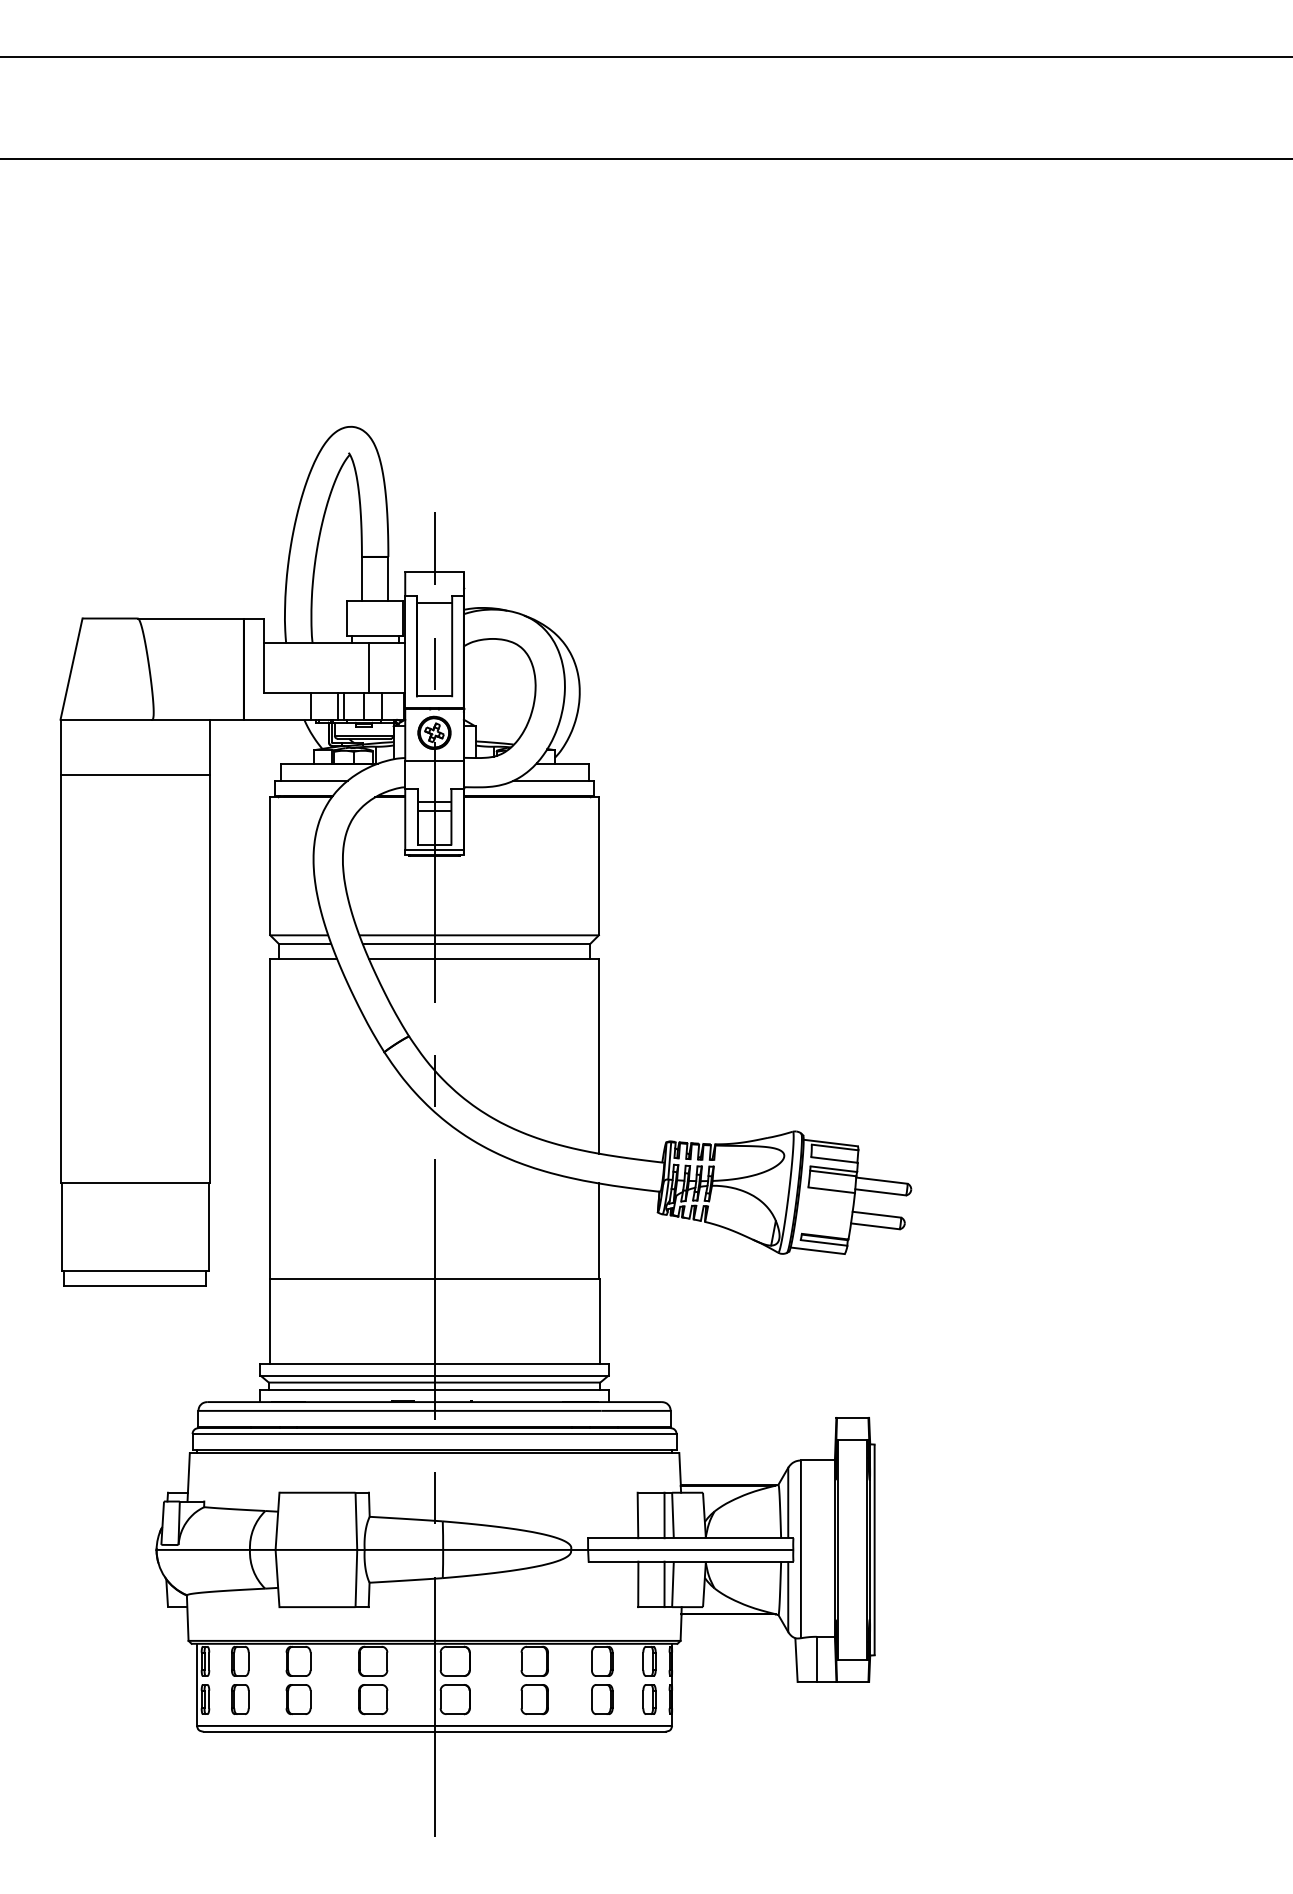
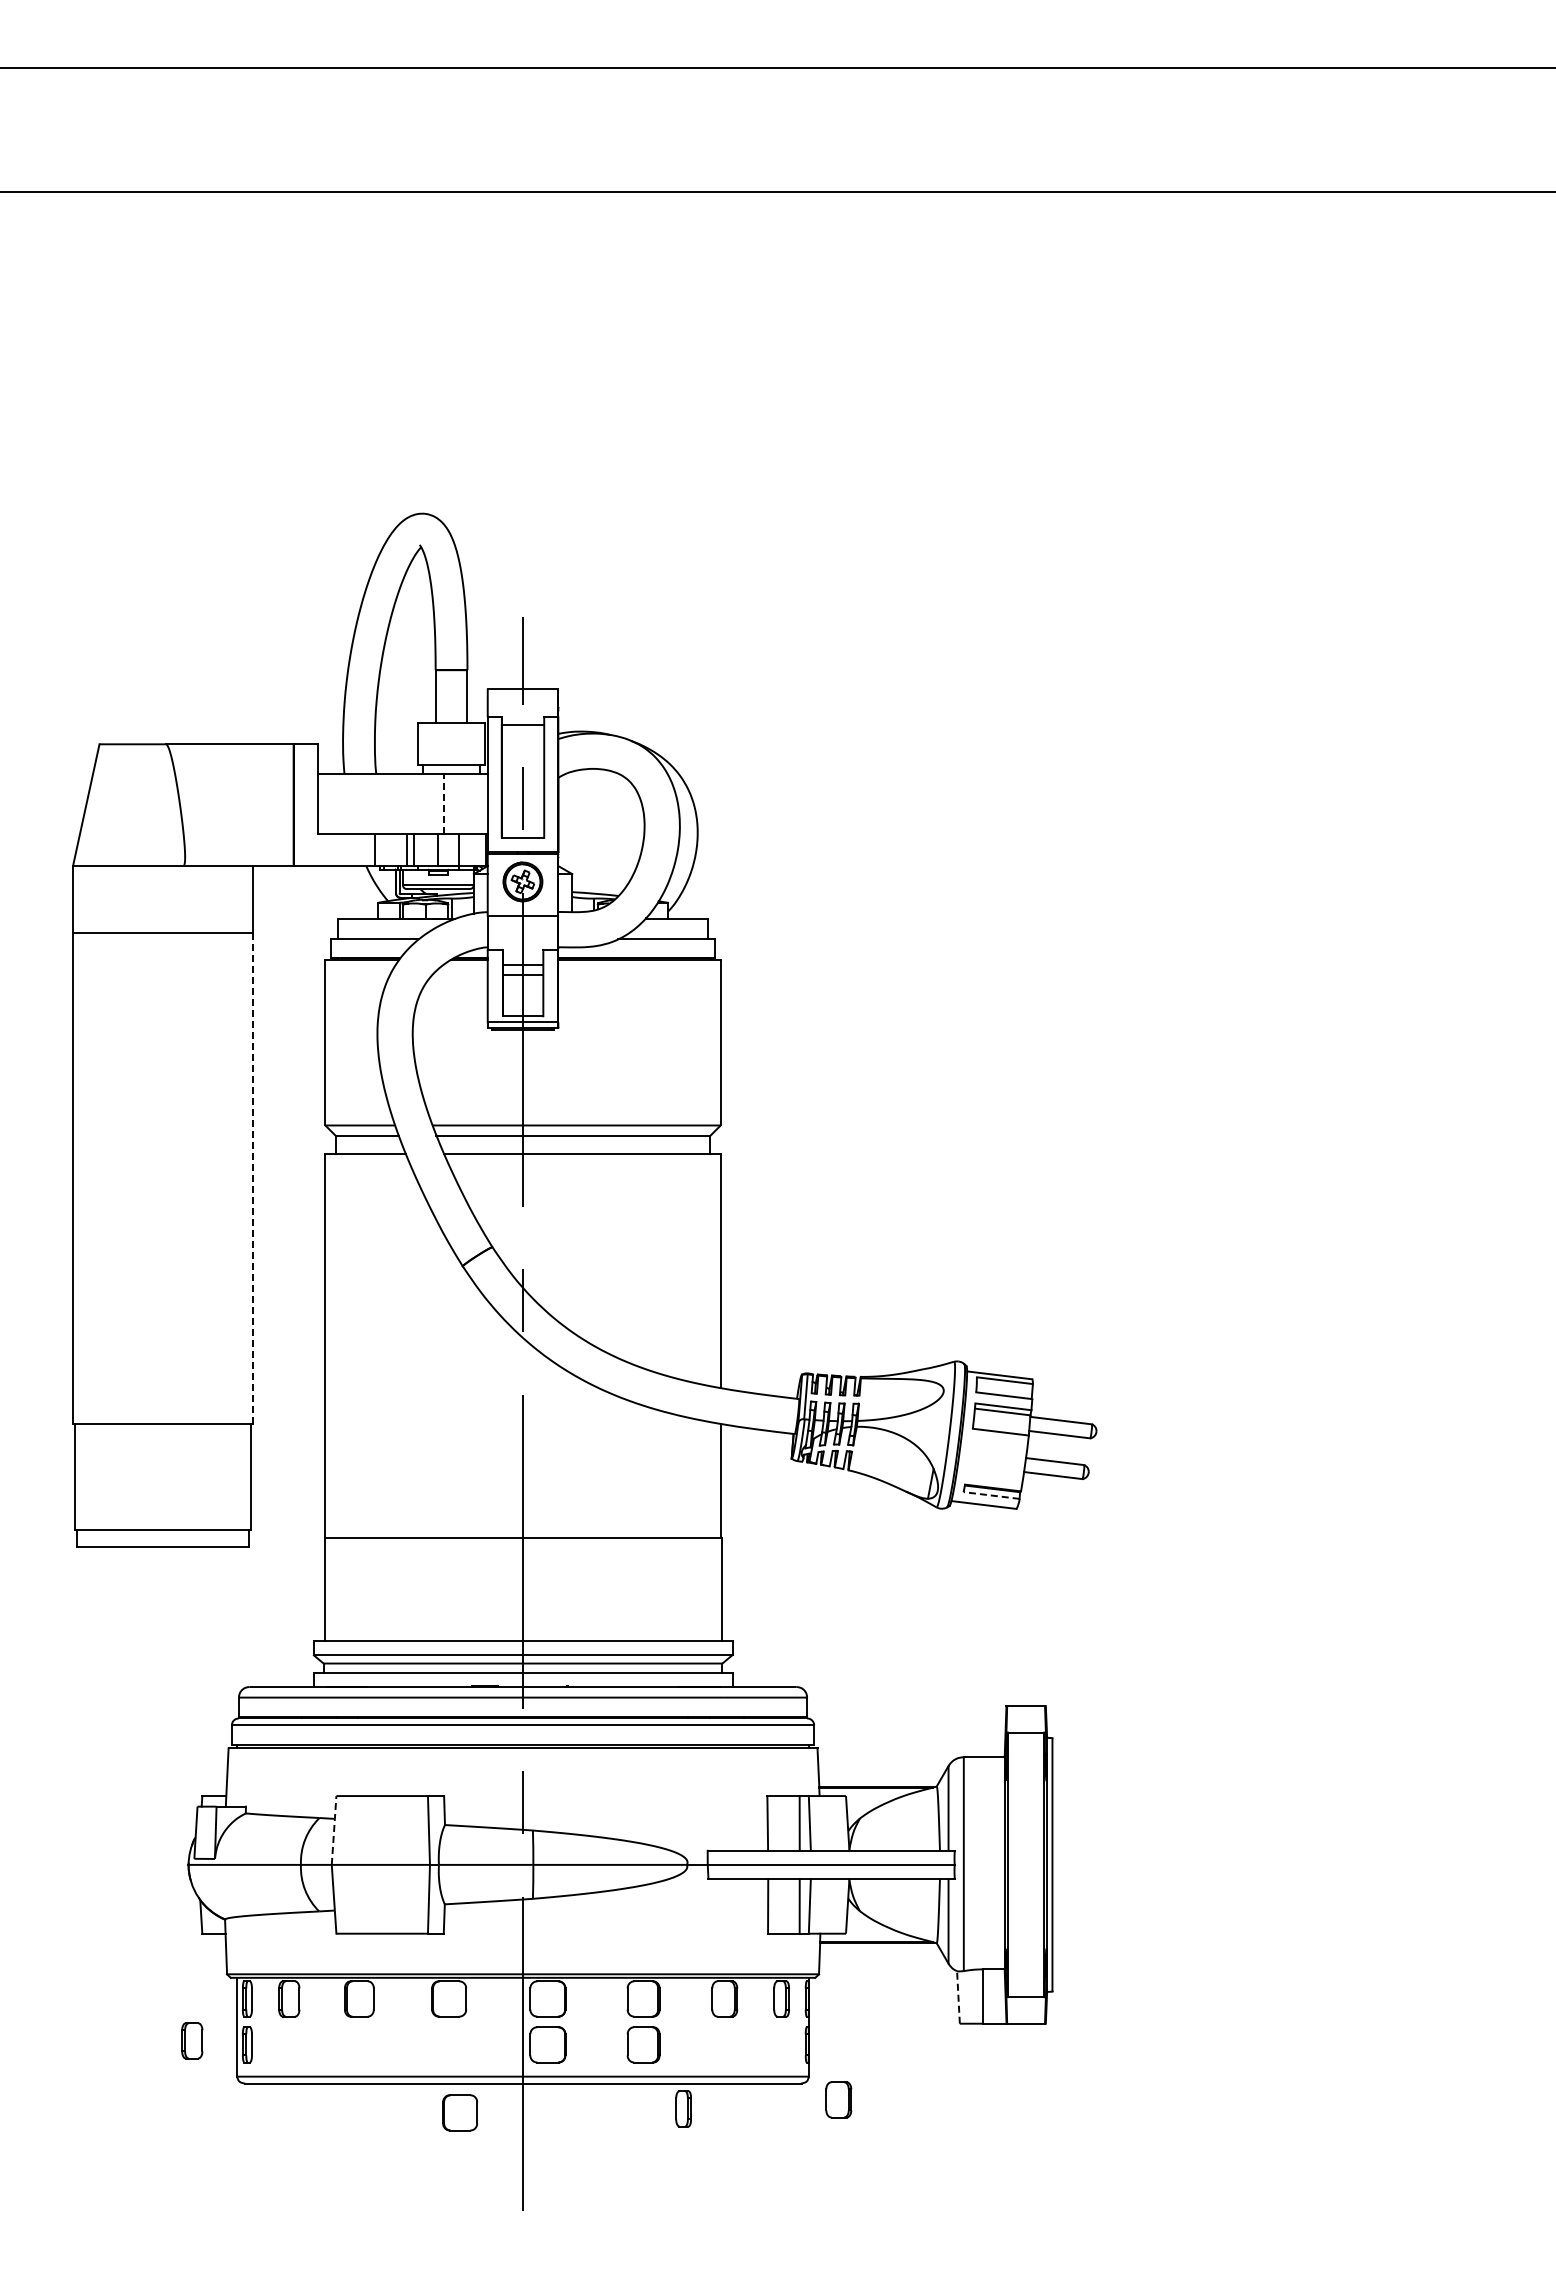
line: (368, 668) -> (443, 804), solid -> dashed
line: (210, 978) -> (253, 1177), solid -> dashed
line: (823, 1242) -> (991, 1495), solid -> dashed
line: (277, 1520) -> (334, 1829), solid -> dashed
line: (796, 1659) -> (958, 1996), solid -> dashed
part: (240, 1699) -> (192, 2040), moved
part: (298, 1699) -> (359, 2044), removed
part: (373, 1699) -> (460, 2112), moved
part: (602, 1699) -> (838, 2099), moved
part: (649, 1699) -> (683, 2108), moved

